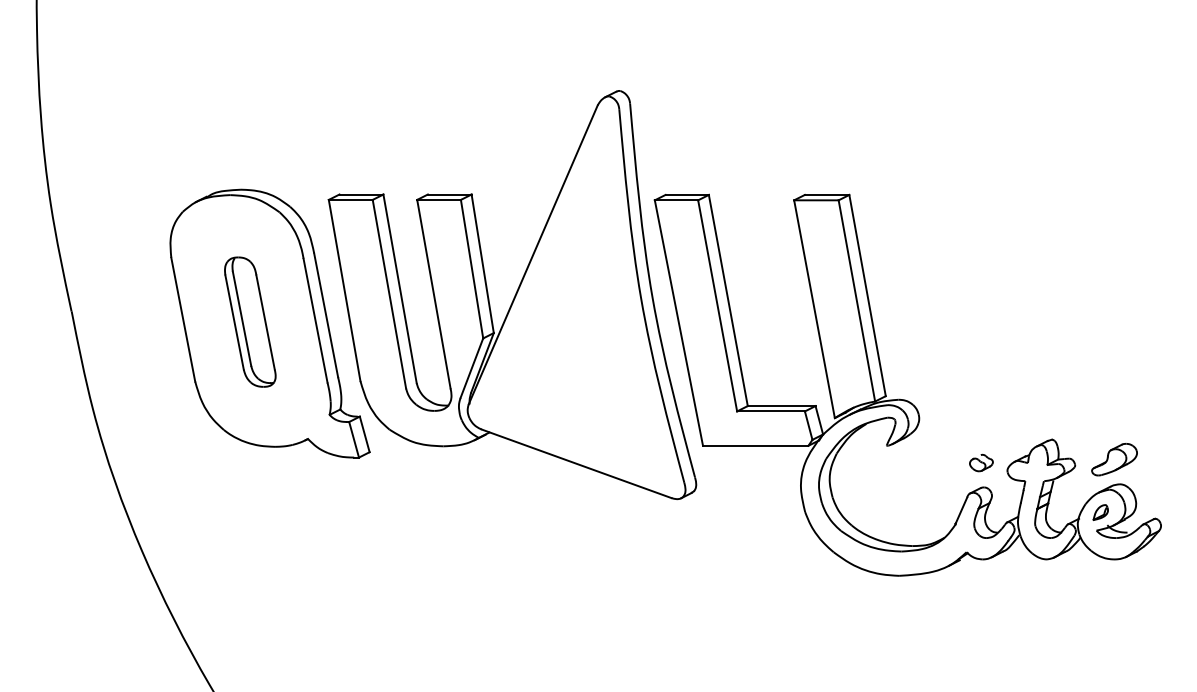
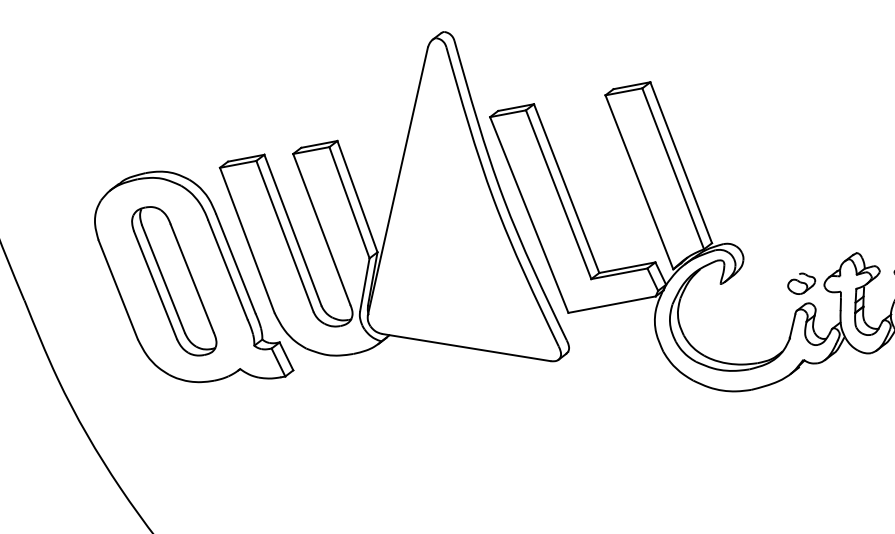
part: (250, 321) -> (174, 280), size x1.43
part: (981, 462) -> (801, 283), size x1.43

